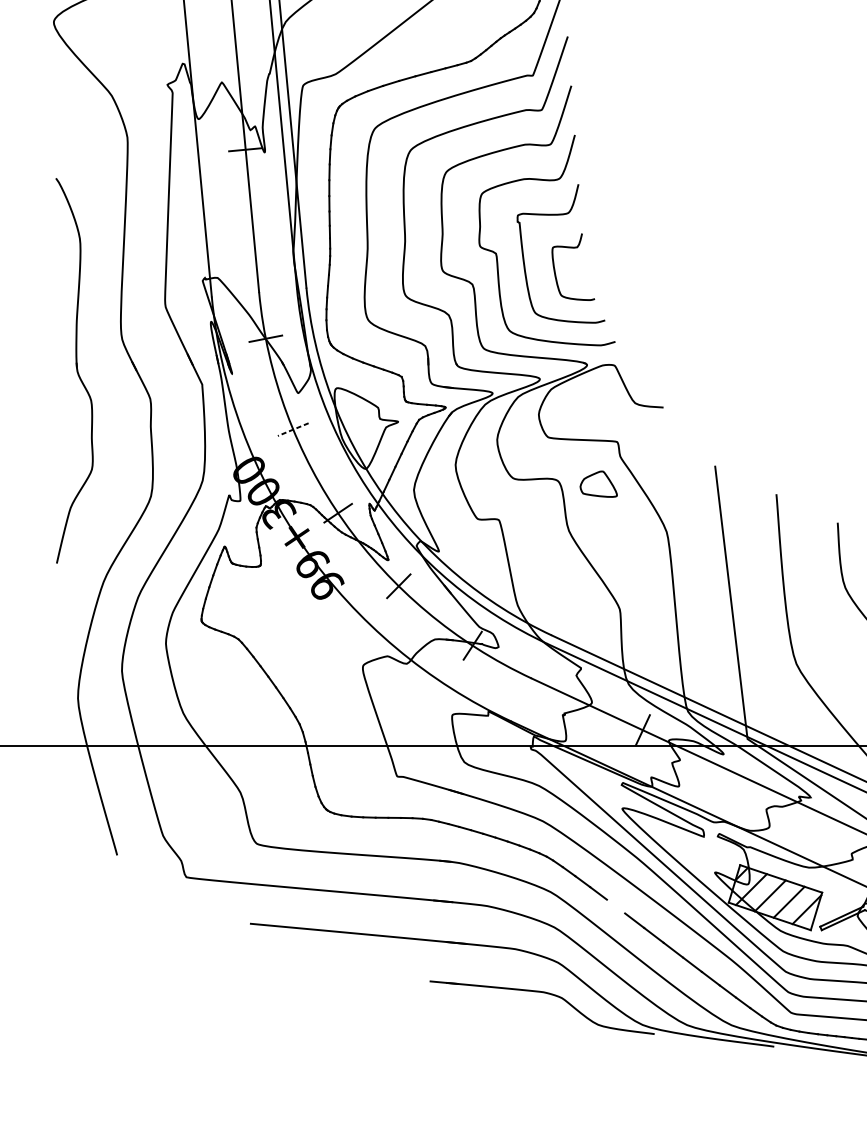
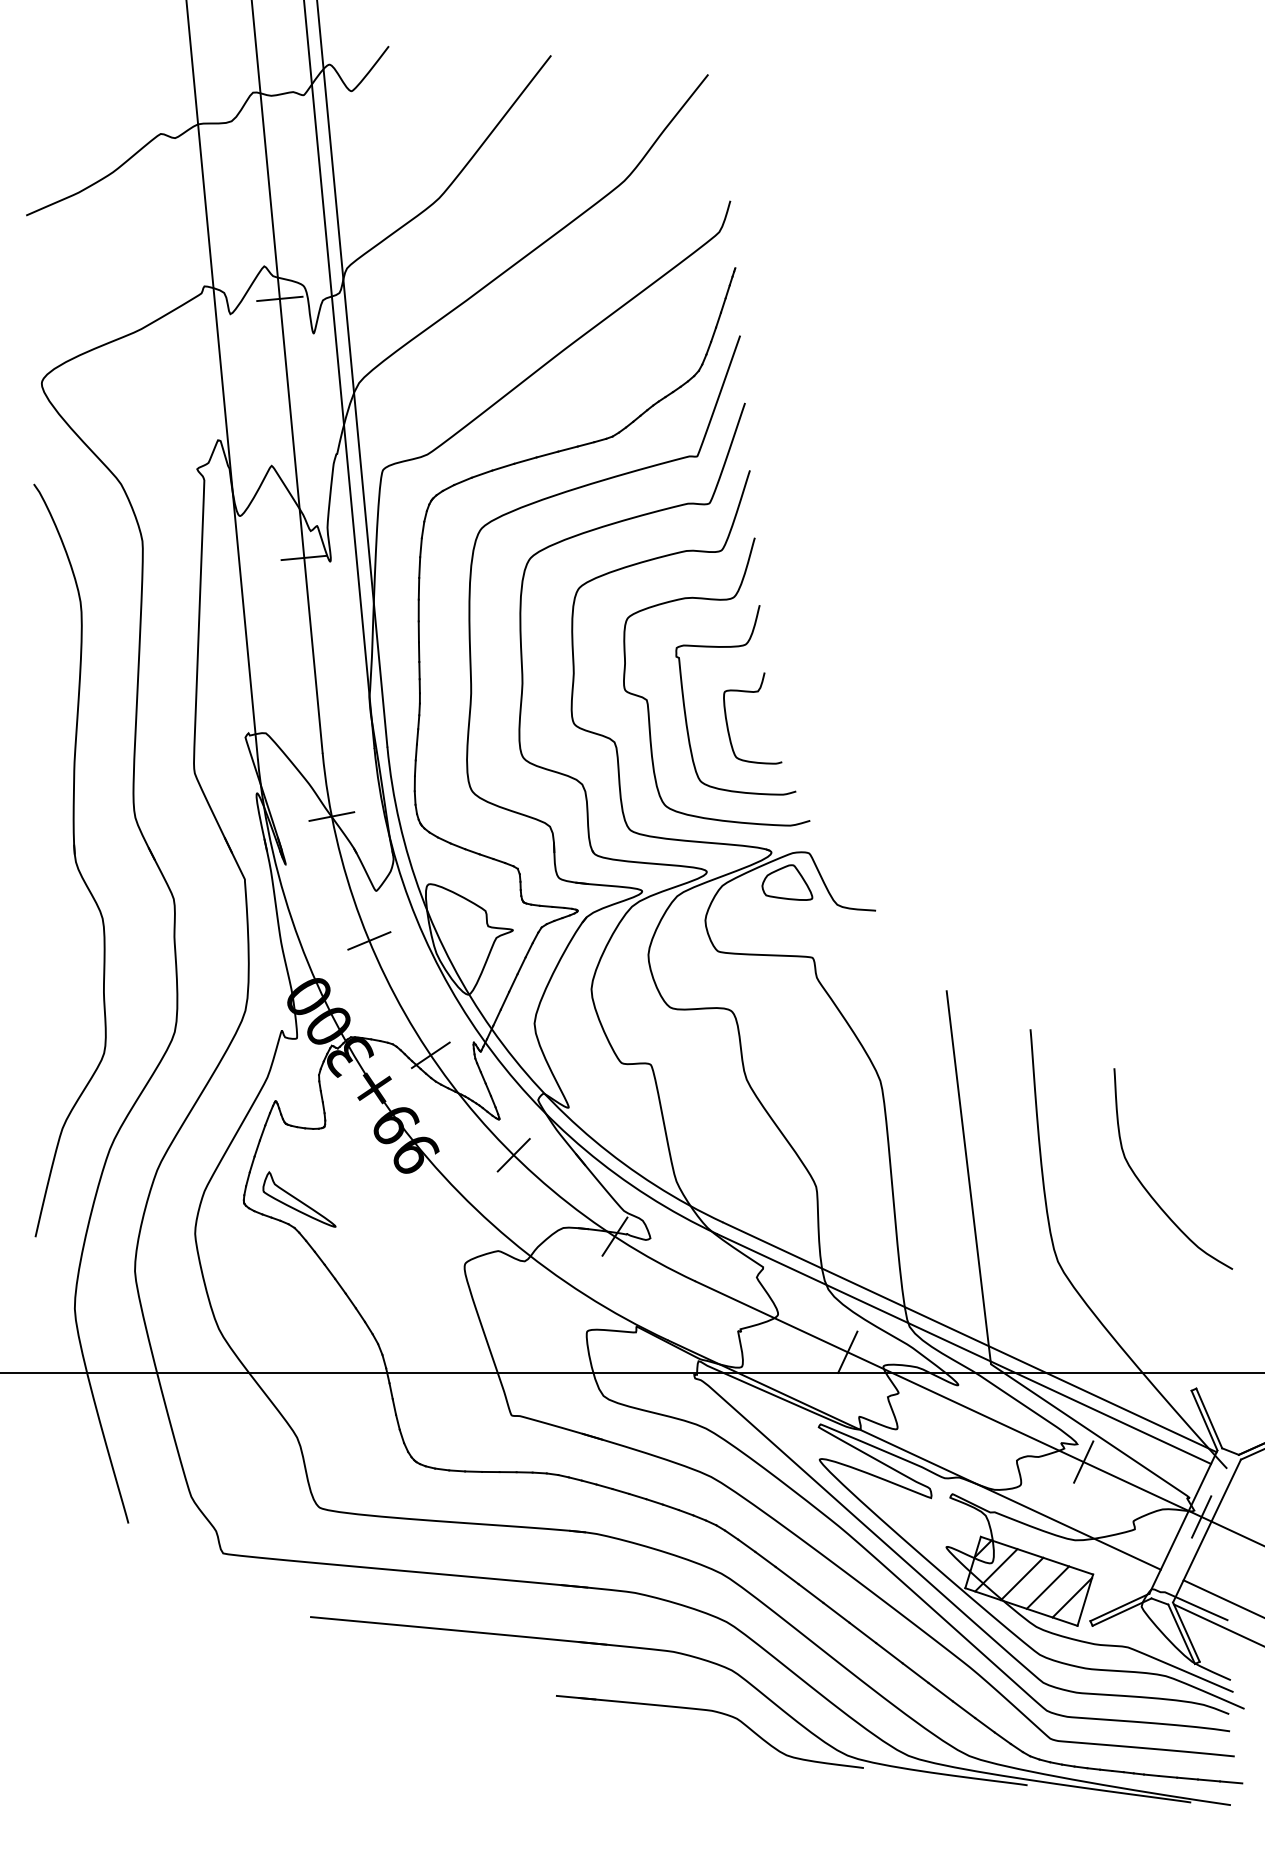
part: (74, 370) -> (69, 860), size x1.43
line: (293, 429) -> (369, 940), dashed -> solid
part: (598, 484) -> (787, 882), moved
part: (242, 618) -> (299, 1199), added
line: (815, 810) -> (1083, 1461), added
line: (615, 906) -> (810, 1593), added

